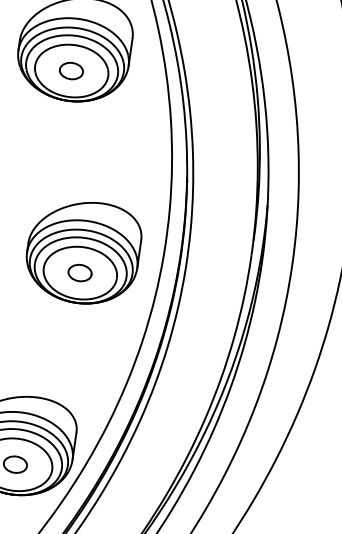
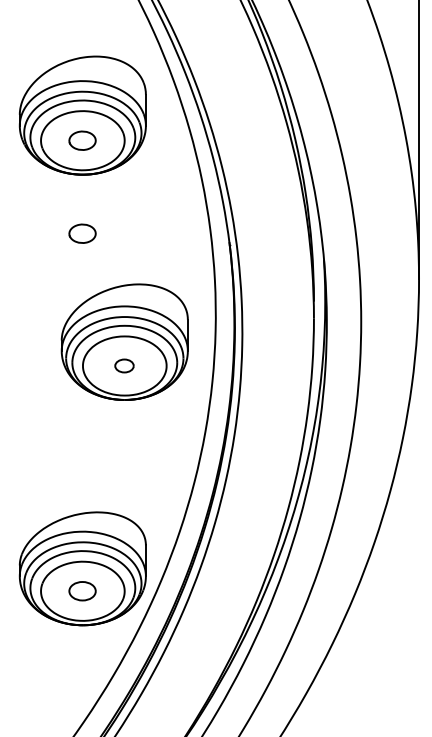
part: (59, 152) -> (82, 233), added
part: (80, 272) -> (124, 365), size x0.7

